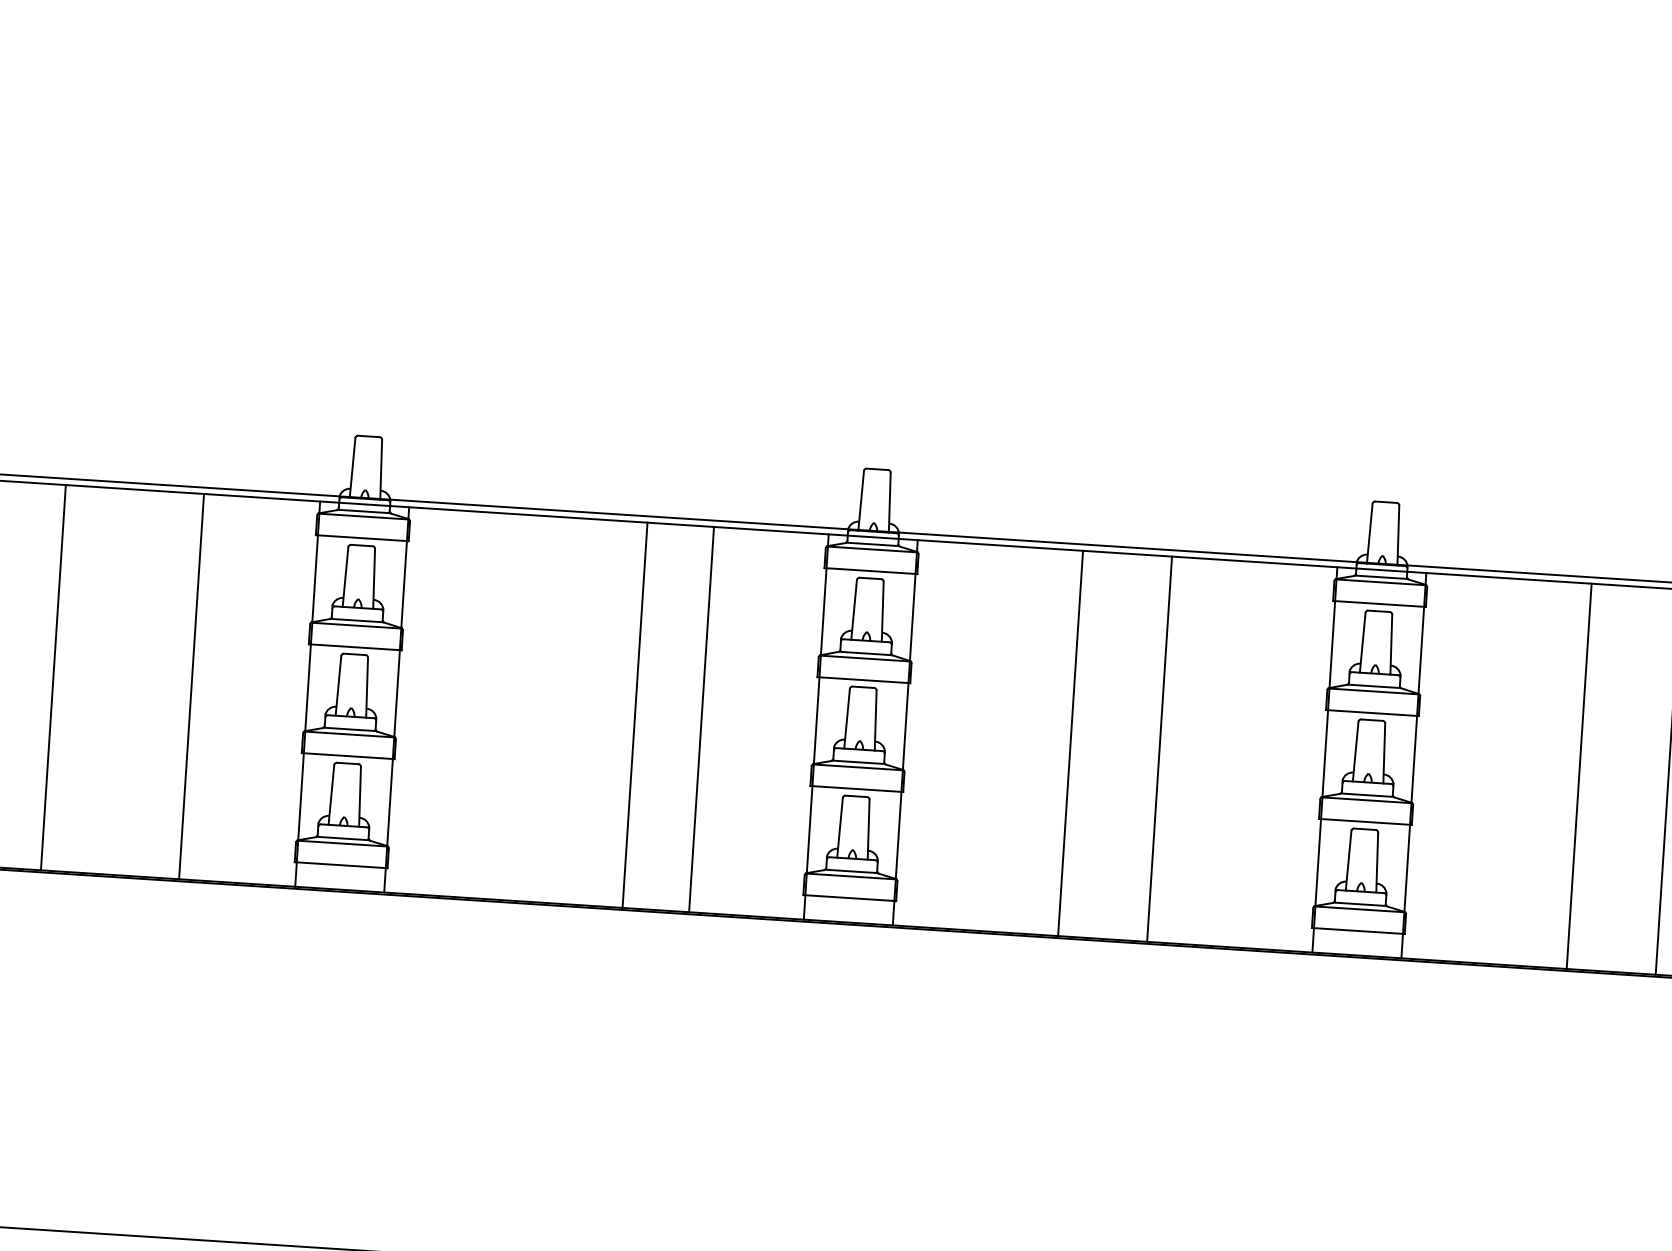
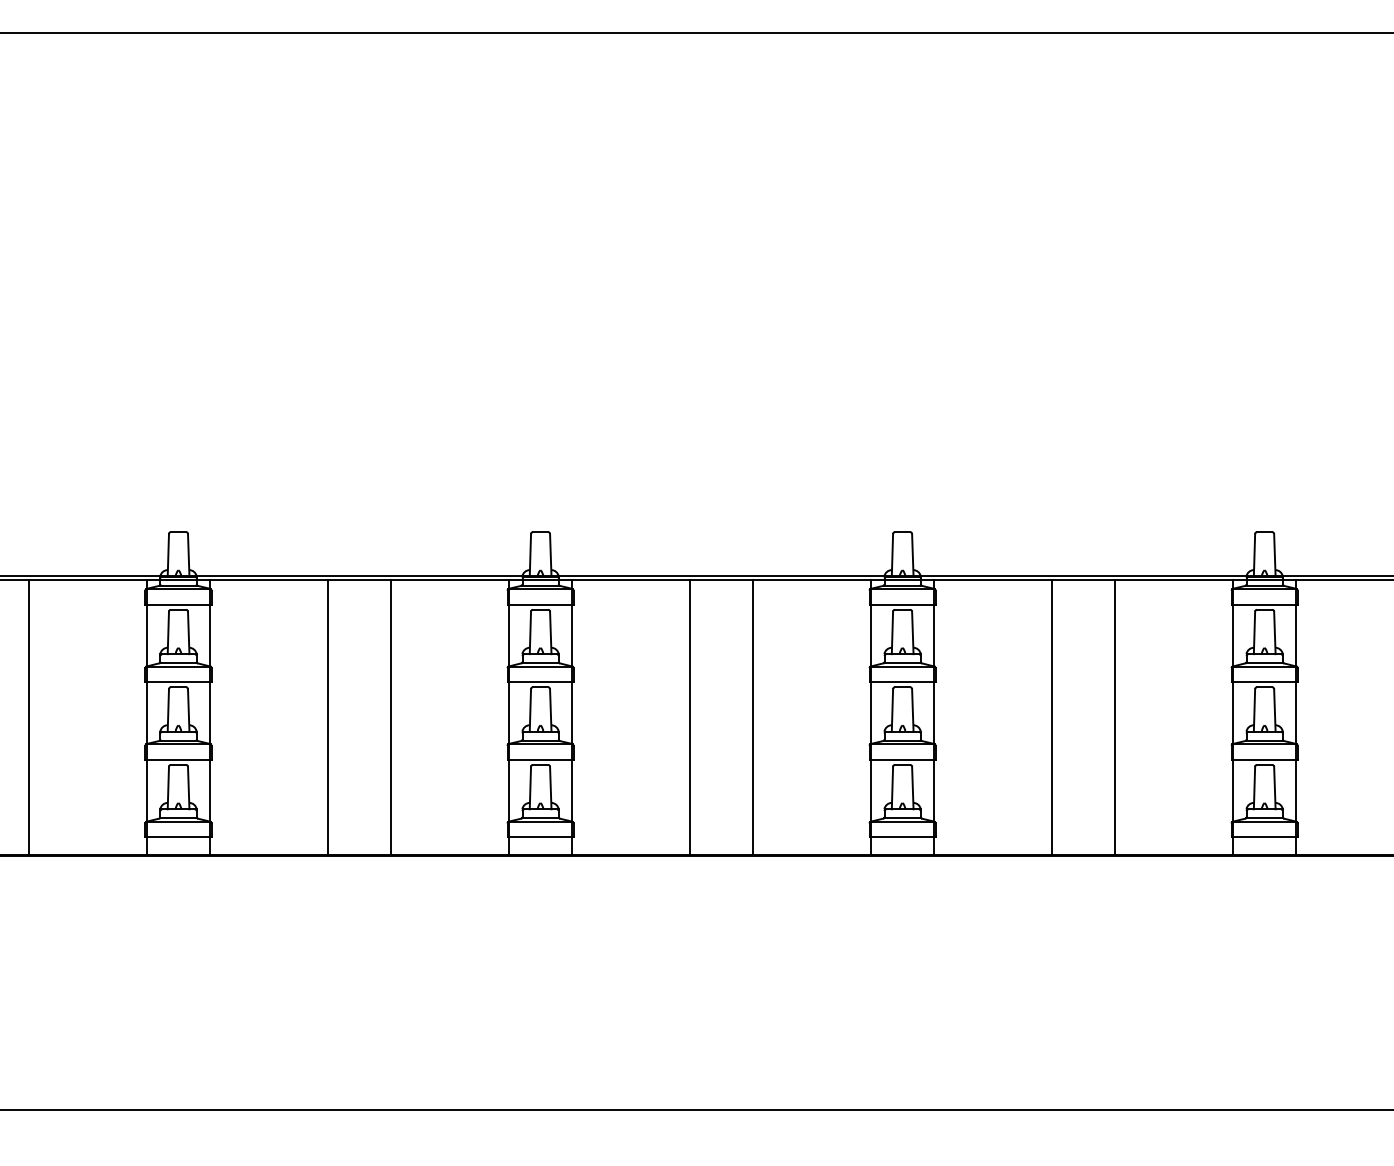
line: (191, 686) -> (391, 717), moved
line: (634, 715) -> (689, 717), moved
line: (701, 719) -> (753, 717), moved

